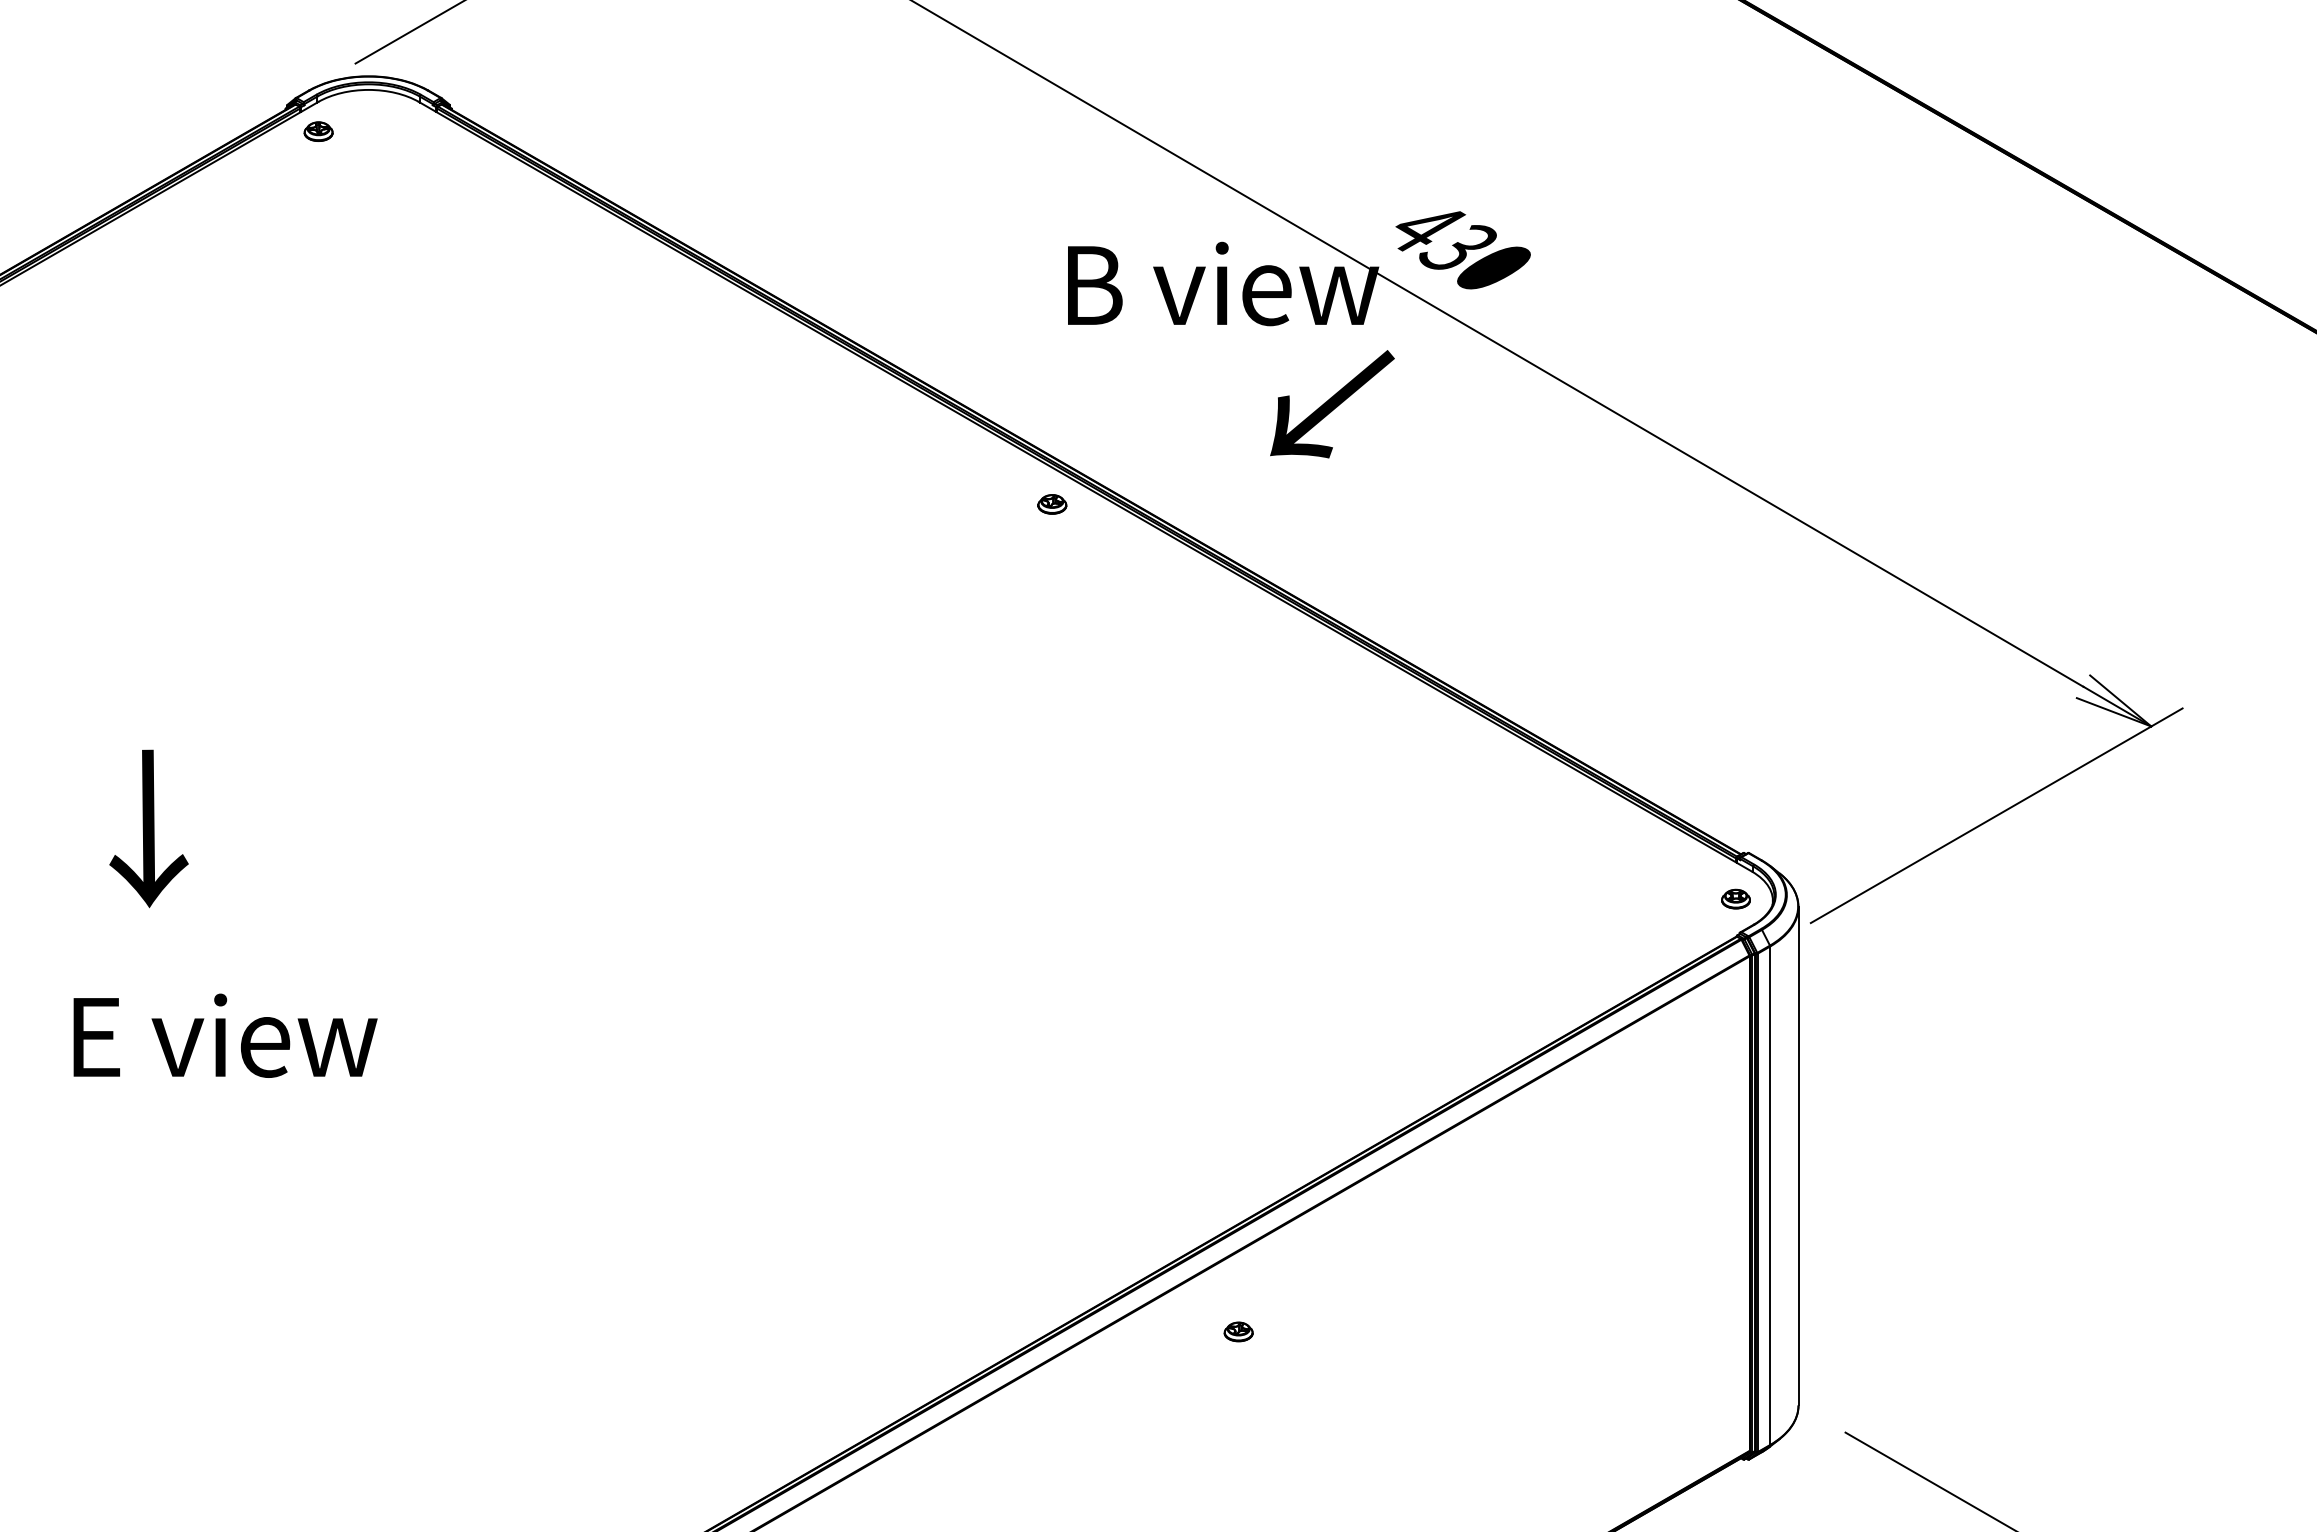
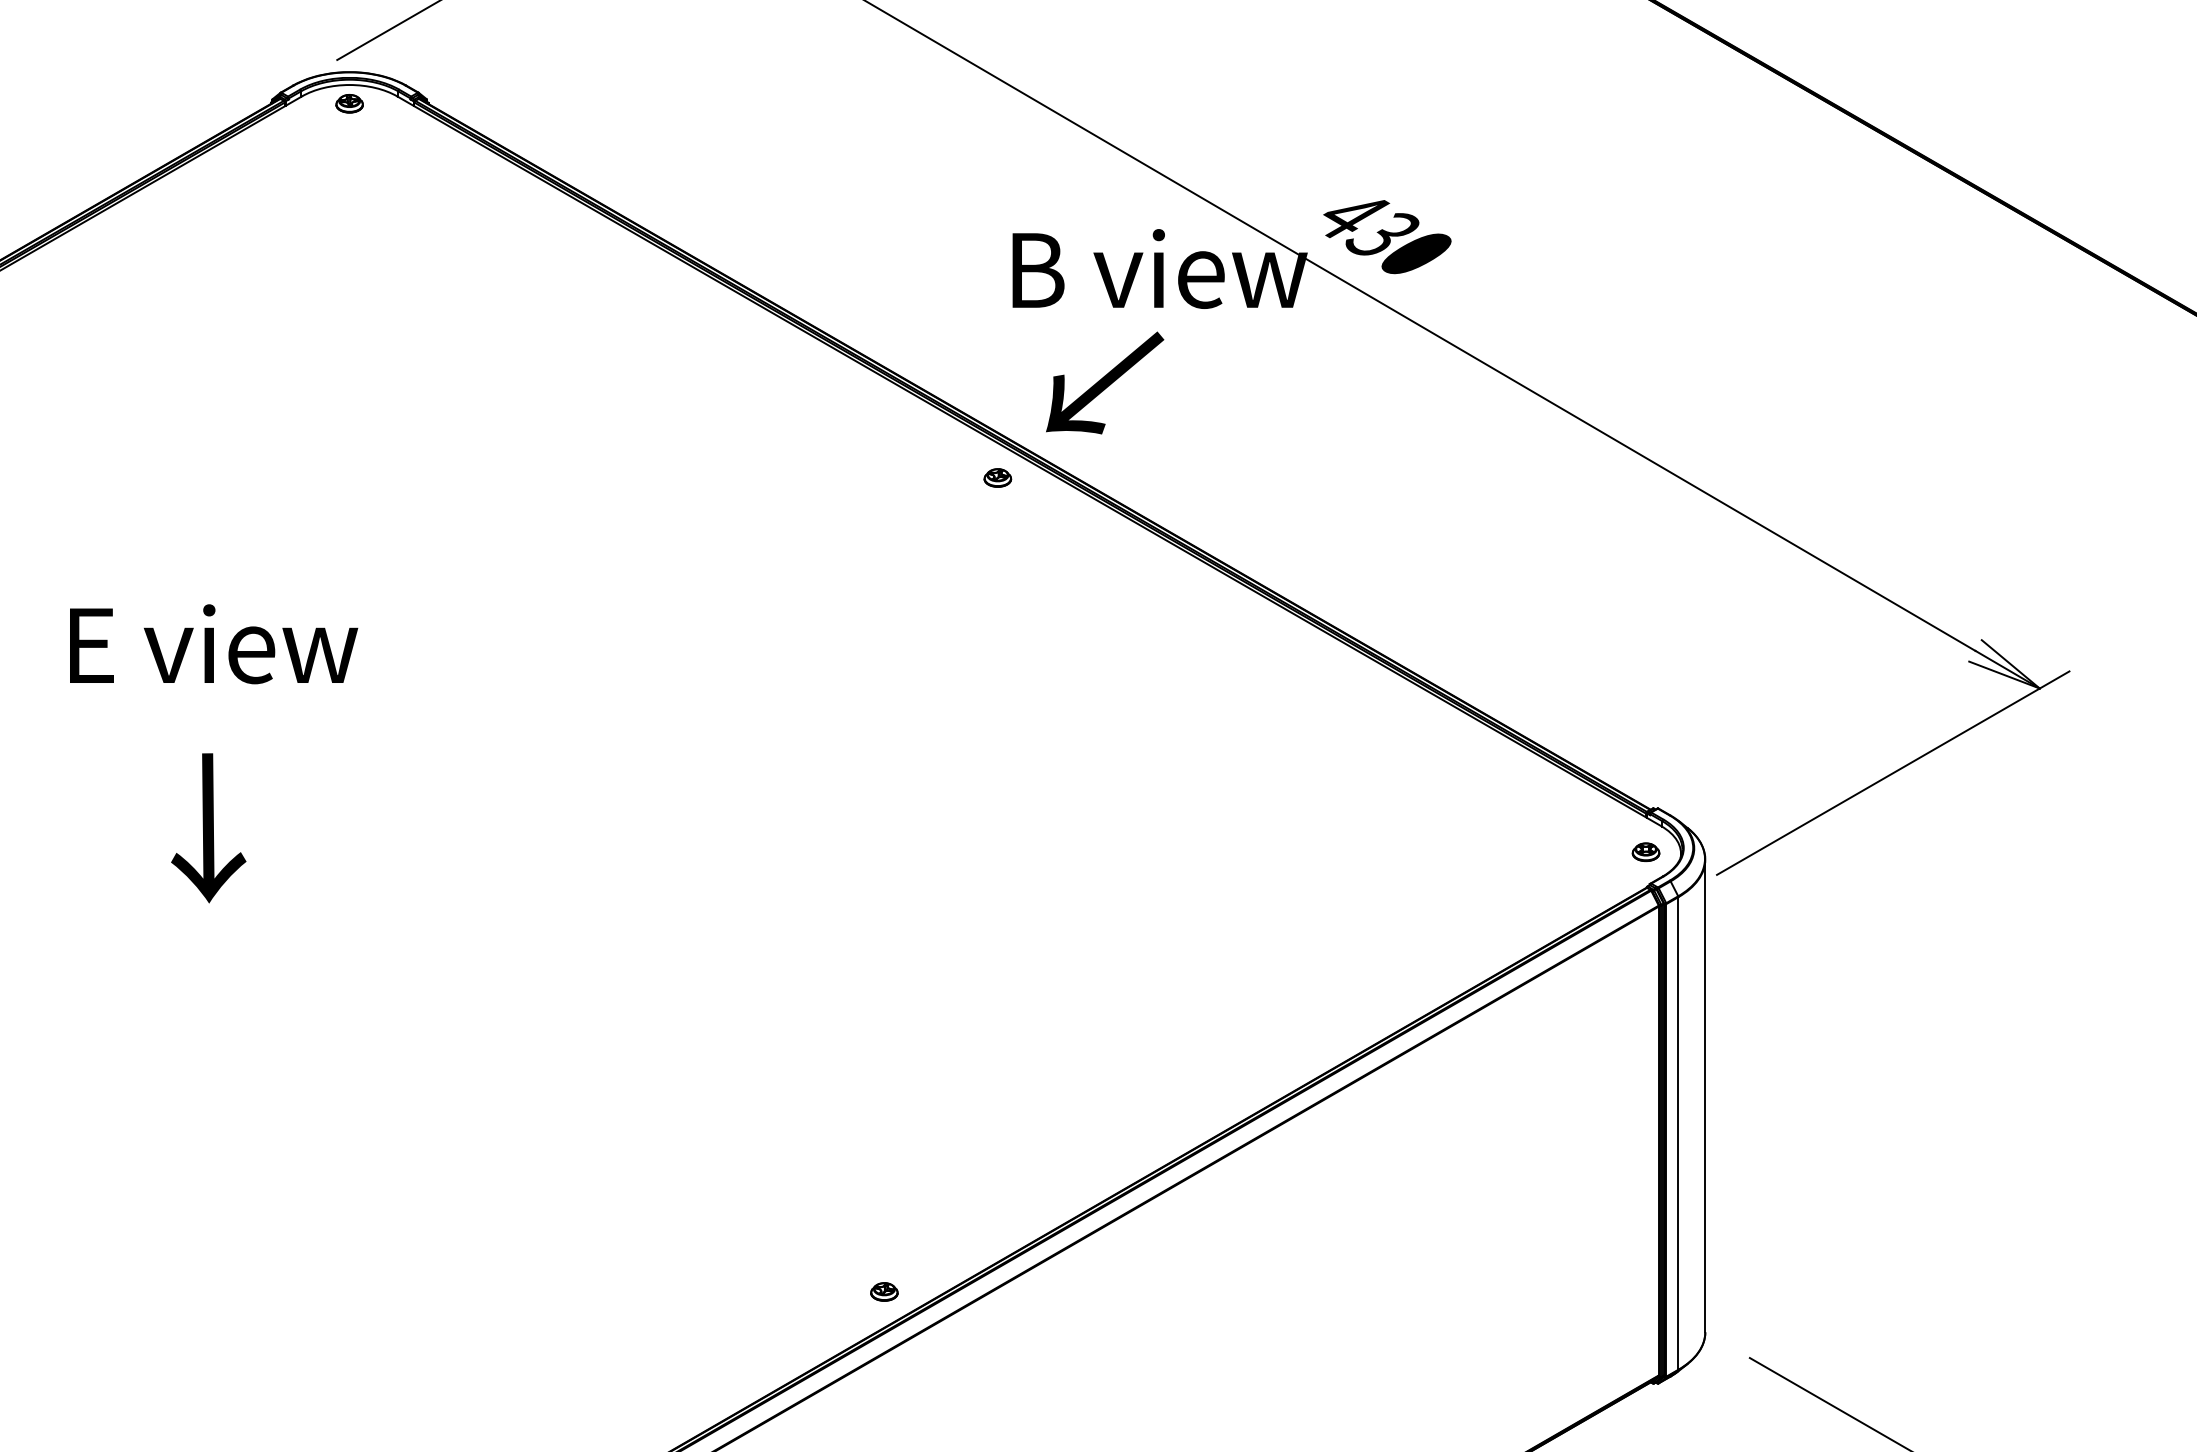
part: (318, 131) -> (349, 103), moved
text: (1332, 404) -> (1105, 383), moved
text: (148, 828) -> (208, 827), moved
text: (225, 1035) -> (213, 643), moved
part: (1238, 1331) -> (884, 1291), moved

